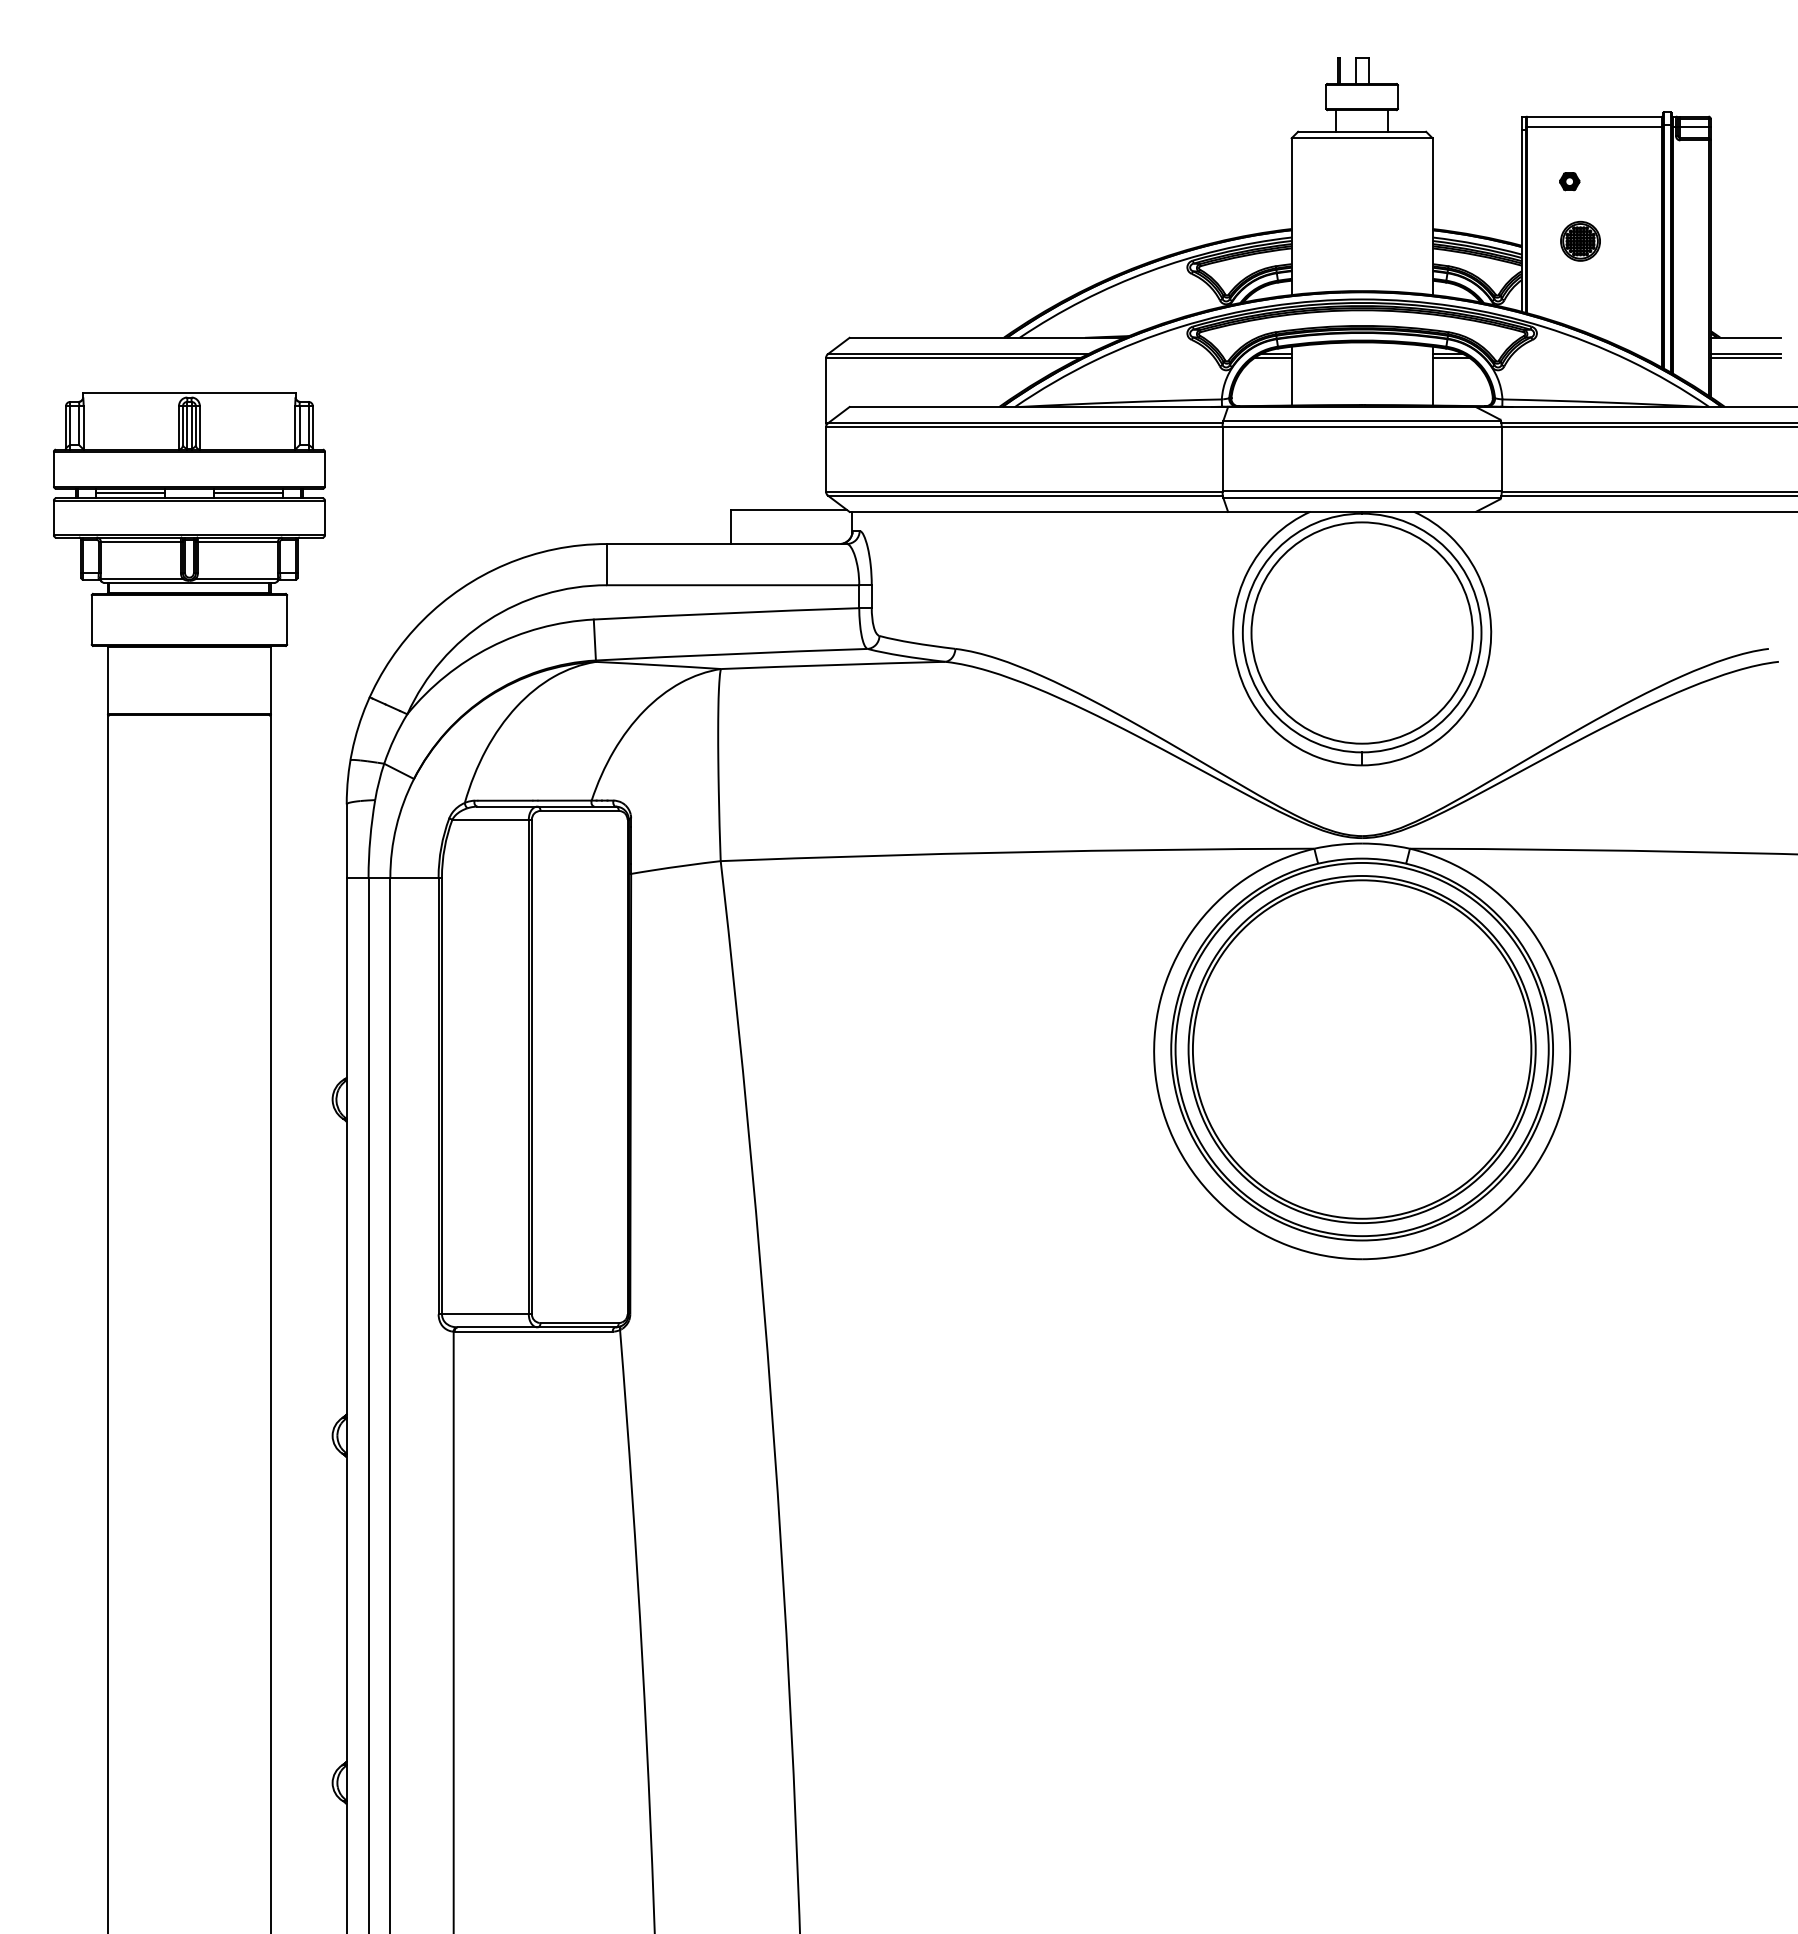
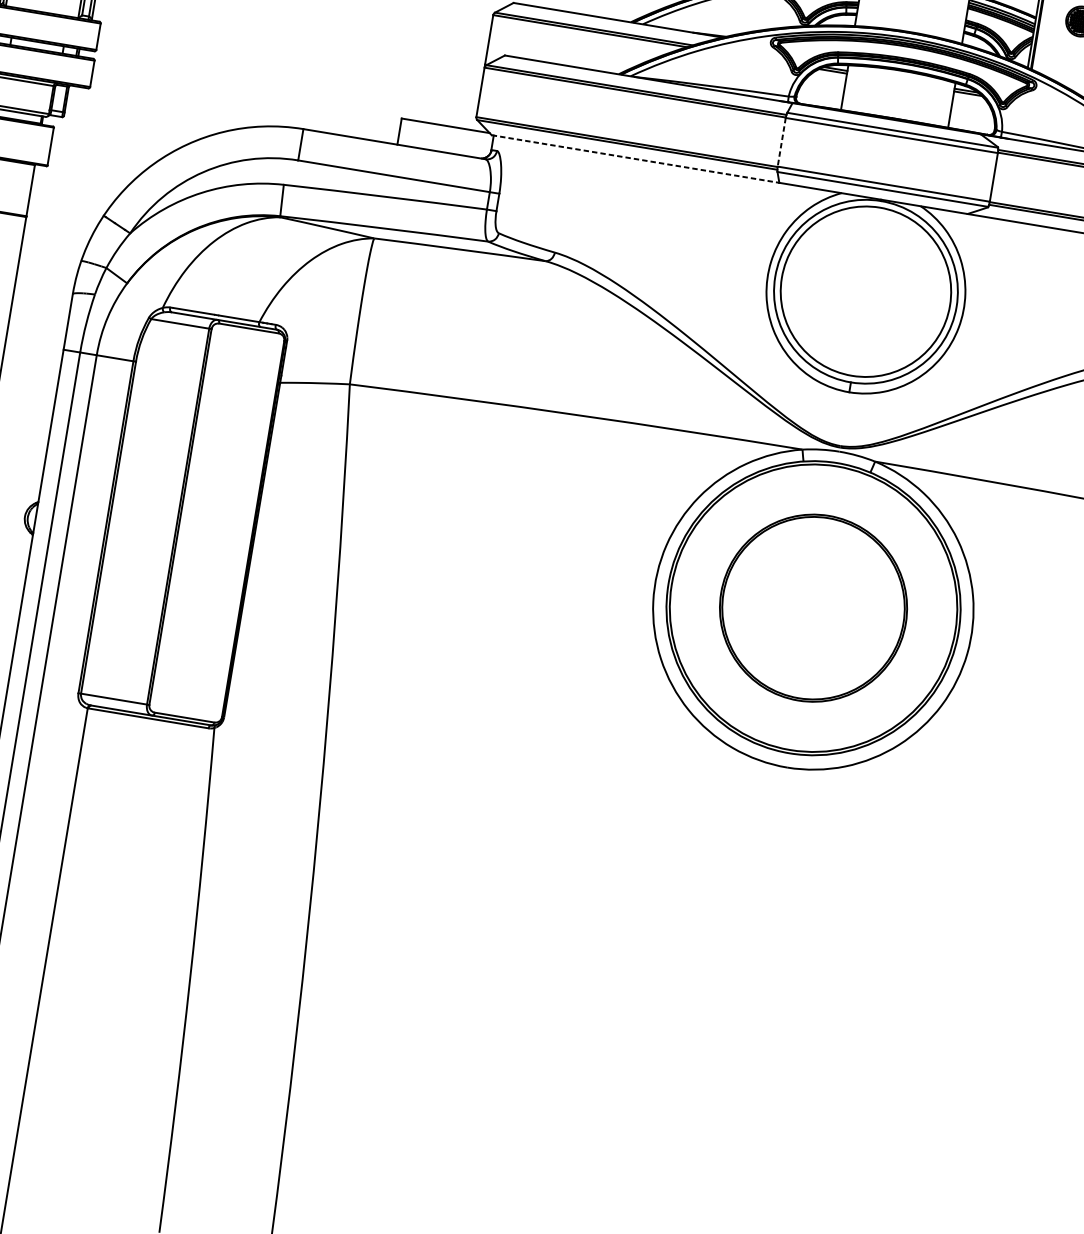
line: (1222, 459) -> (781, 142), solid -> dashed
line: (247, 493) -> (36, 45), removed
line: (1039, 511) -> (636, 158), solid -> dashed
part: (1361, 1049) -> (813, 608), size x0.7

